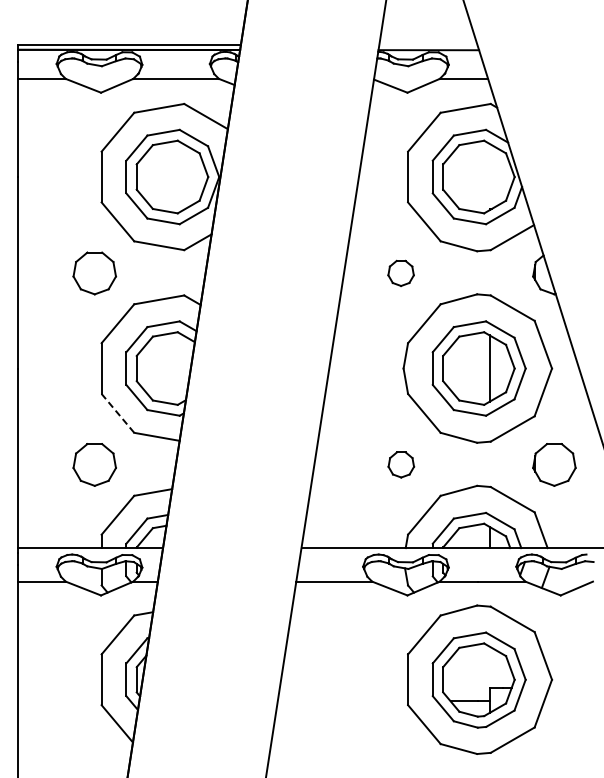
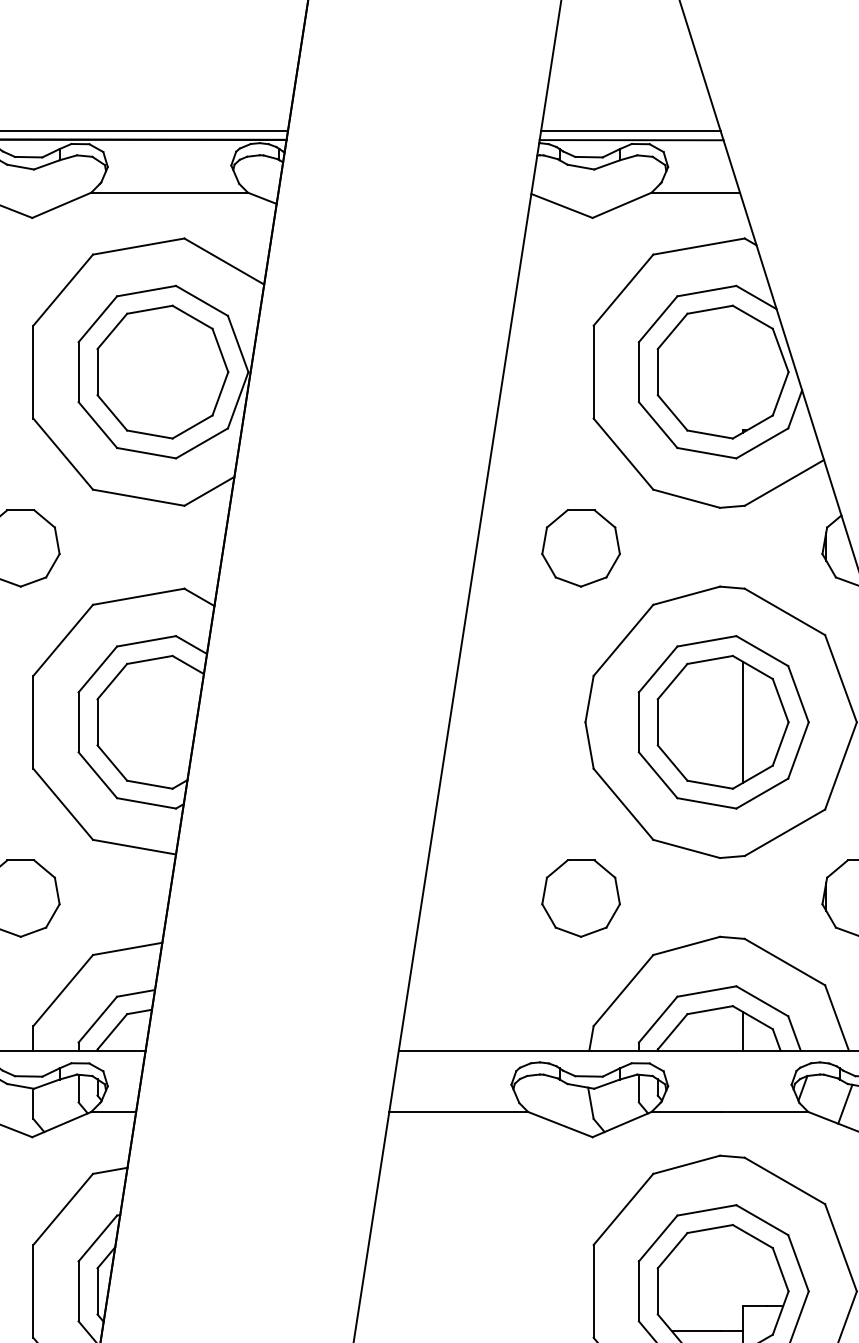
line: (428, 45) -> (631, 131), added
part: (400, 273) -> (579, 548), size x1.67
line: (117, 413) -> (62, 804), dashed -> solid
part: (401, 464) -> (581, 897), size x1.67

